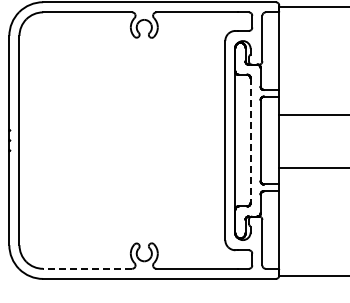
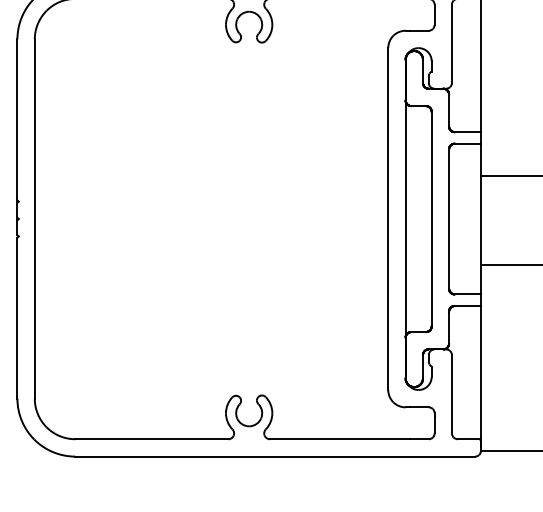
line: (250, 141) -> (431, 220), dashed -> solid
line: (87, 268) -> (151, 438), dashed -> solid

